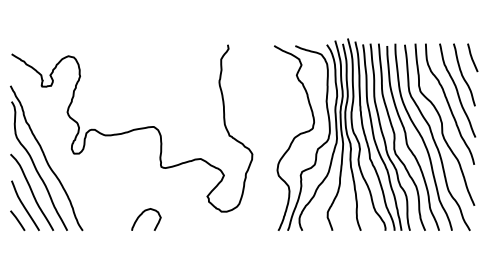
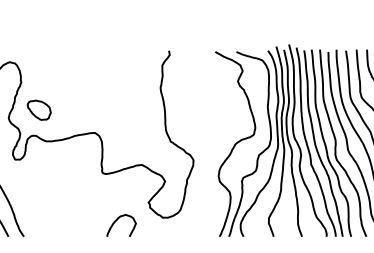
part: (97, 103) -> (38, 109), added
curve: (142, 214) -> (117, 220), moved

